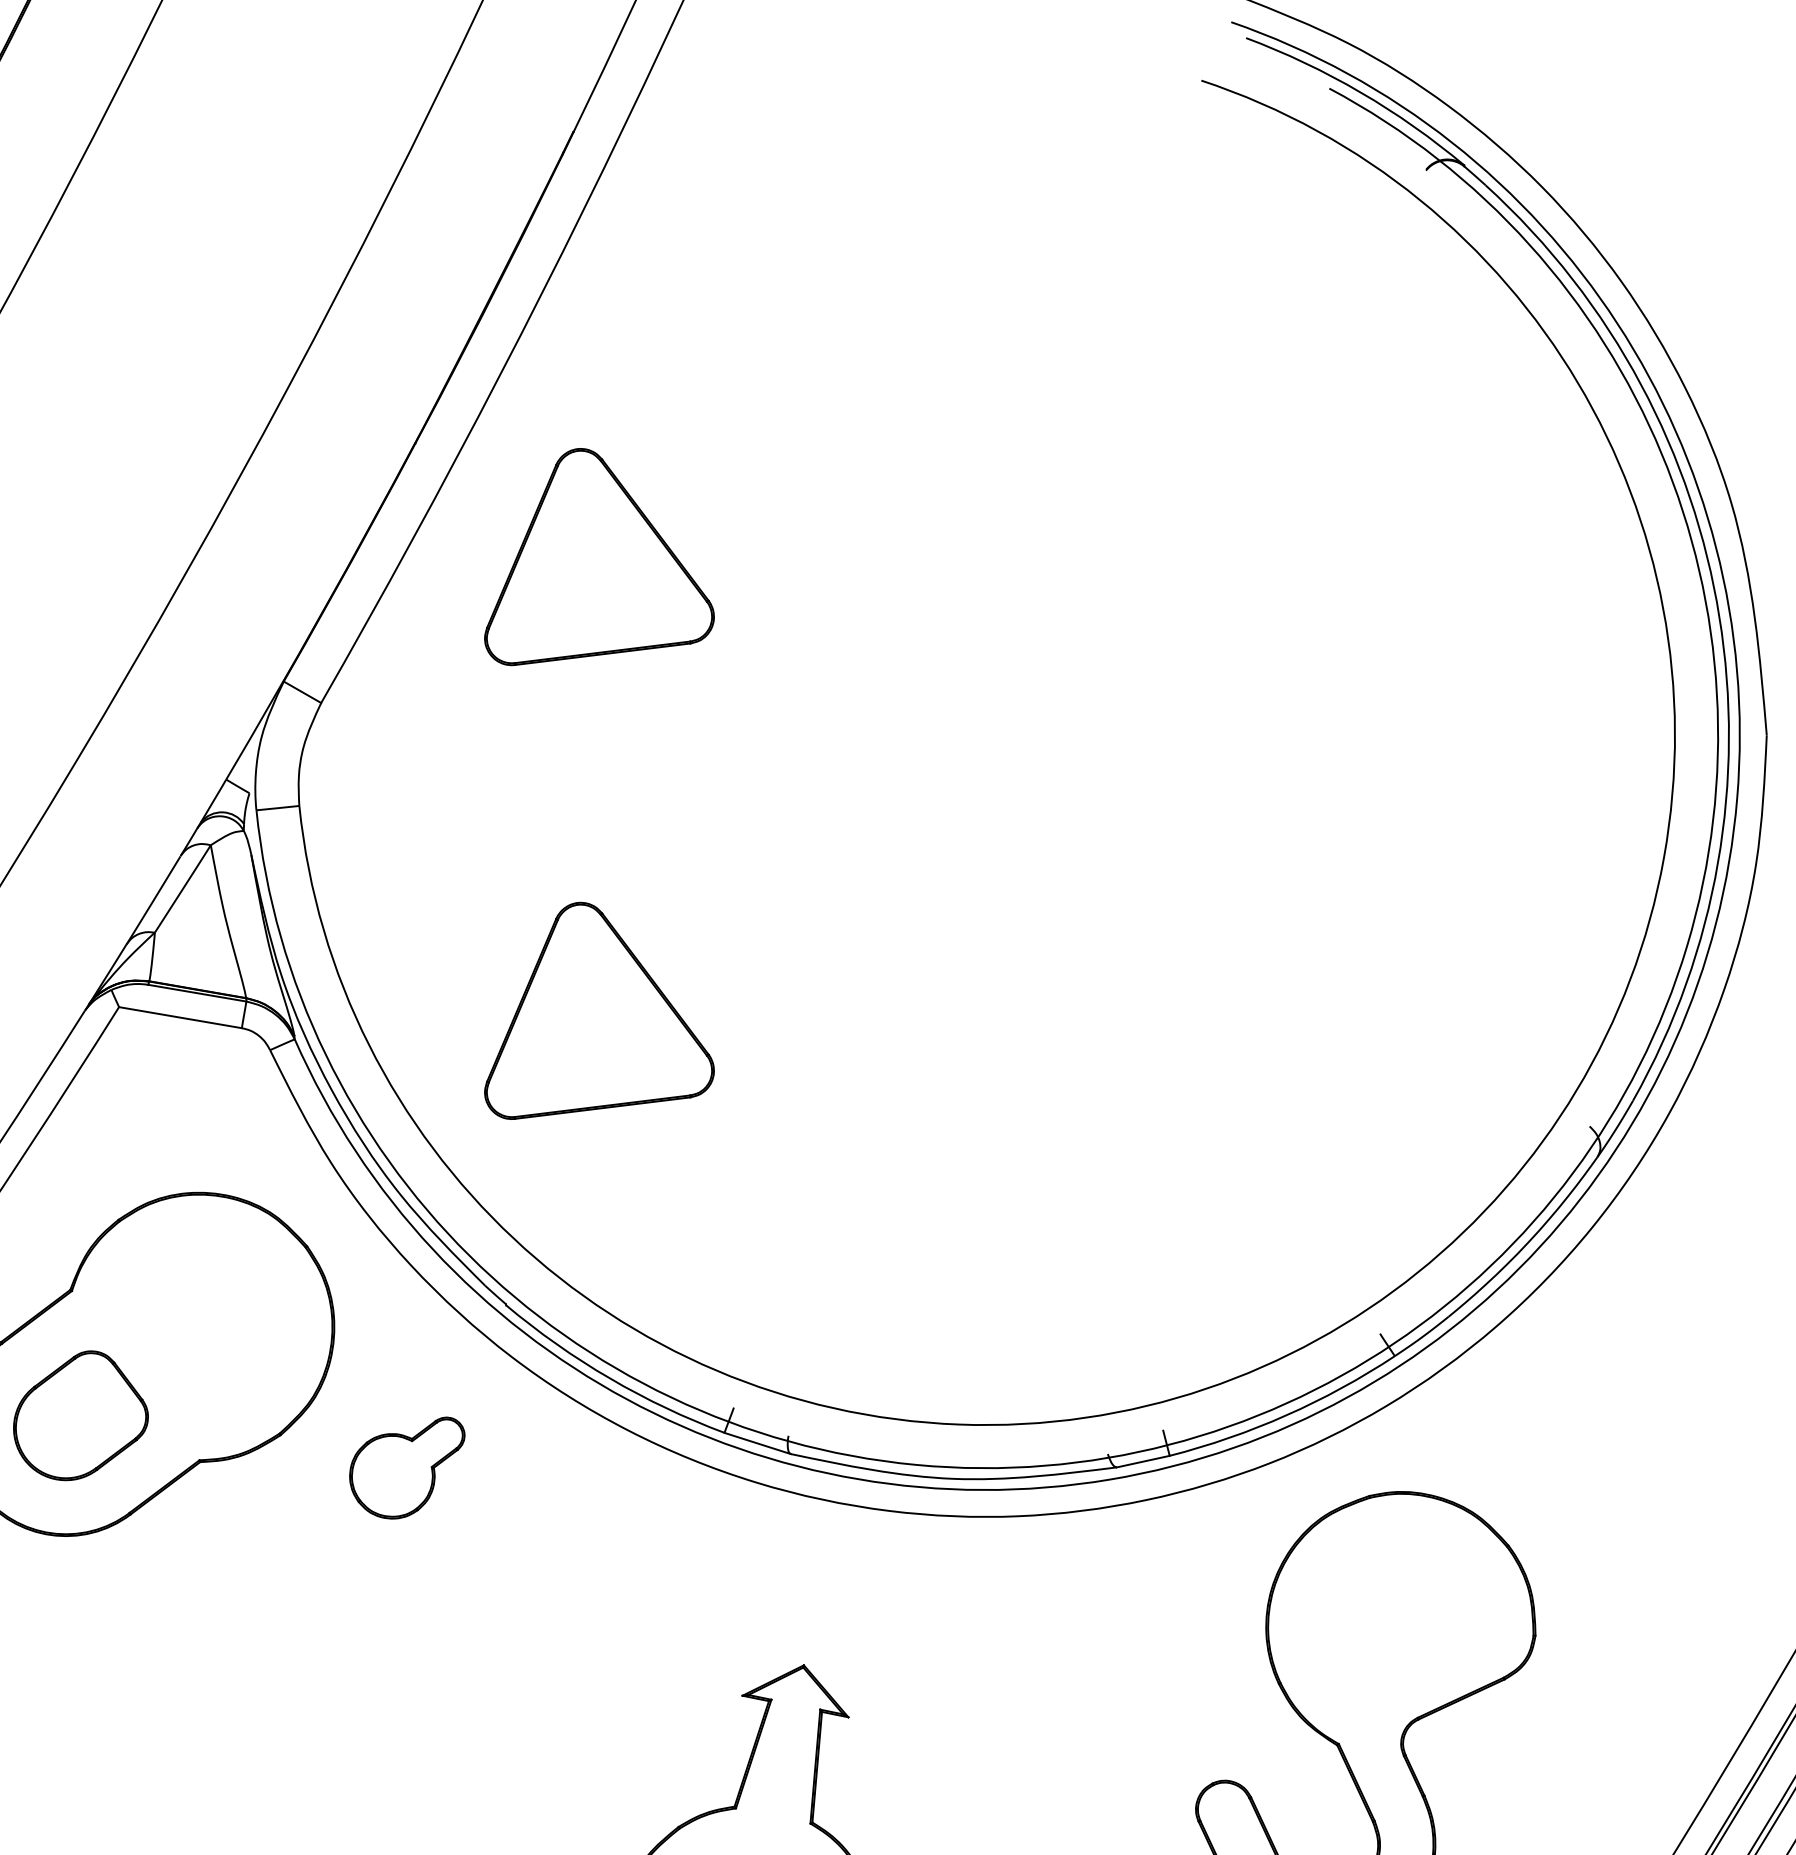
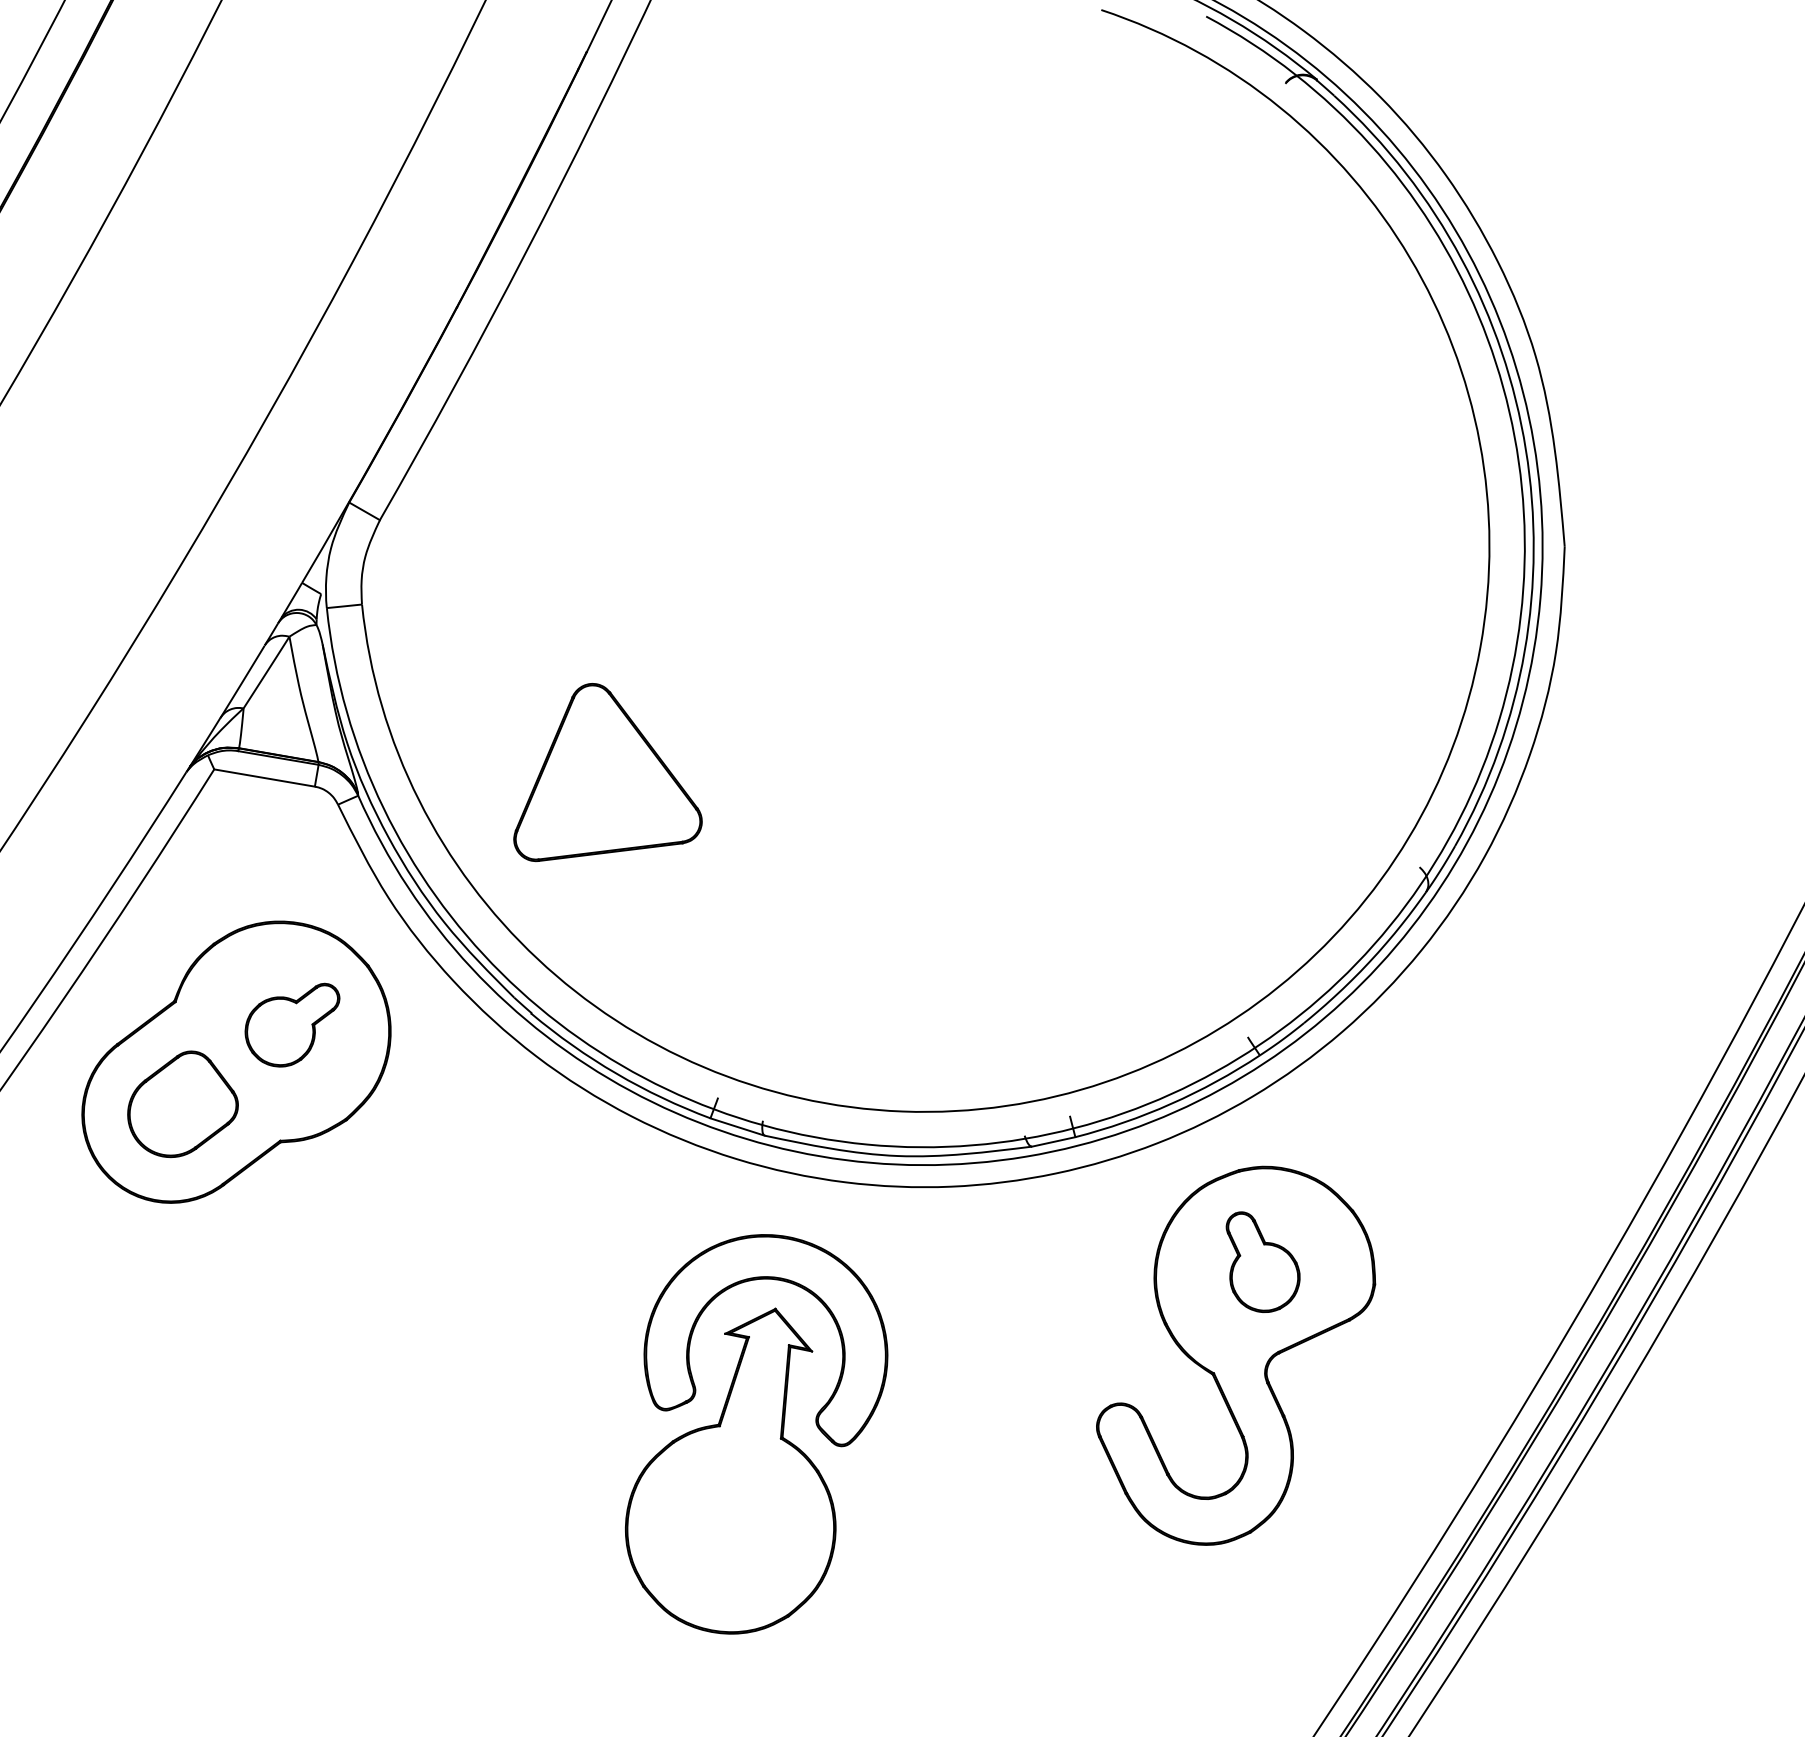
part: (598, 557) -> (607, 400), removed
part: (407, 1467) -> (292, 1024), moved
part: (1398, 1607) -> (1262, 1261), added
part: (780, 1630) -> (756, 1280), added

